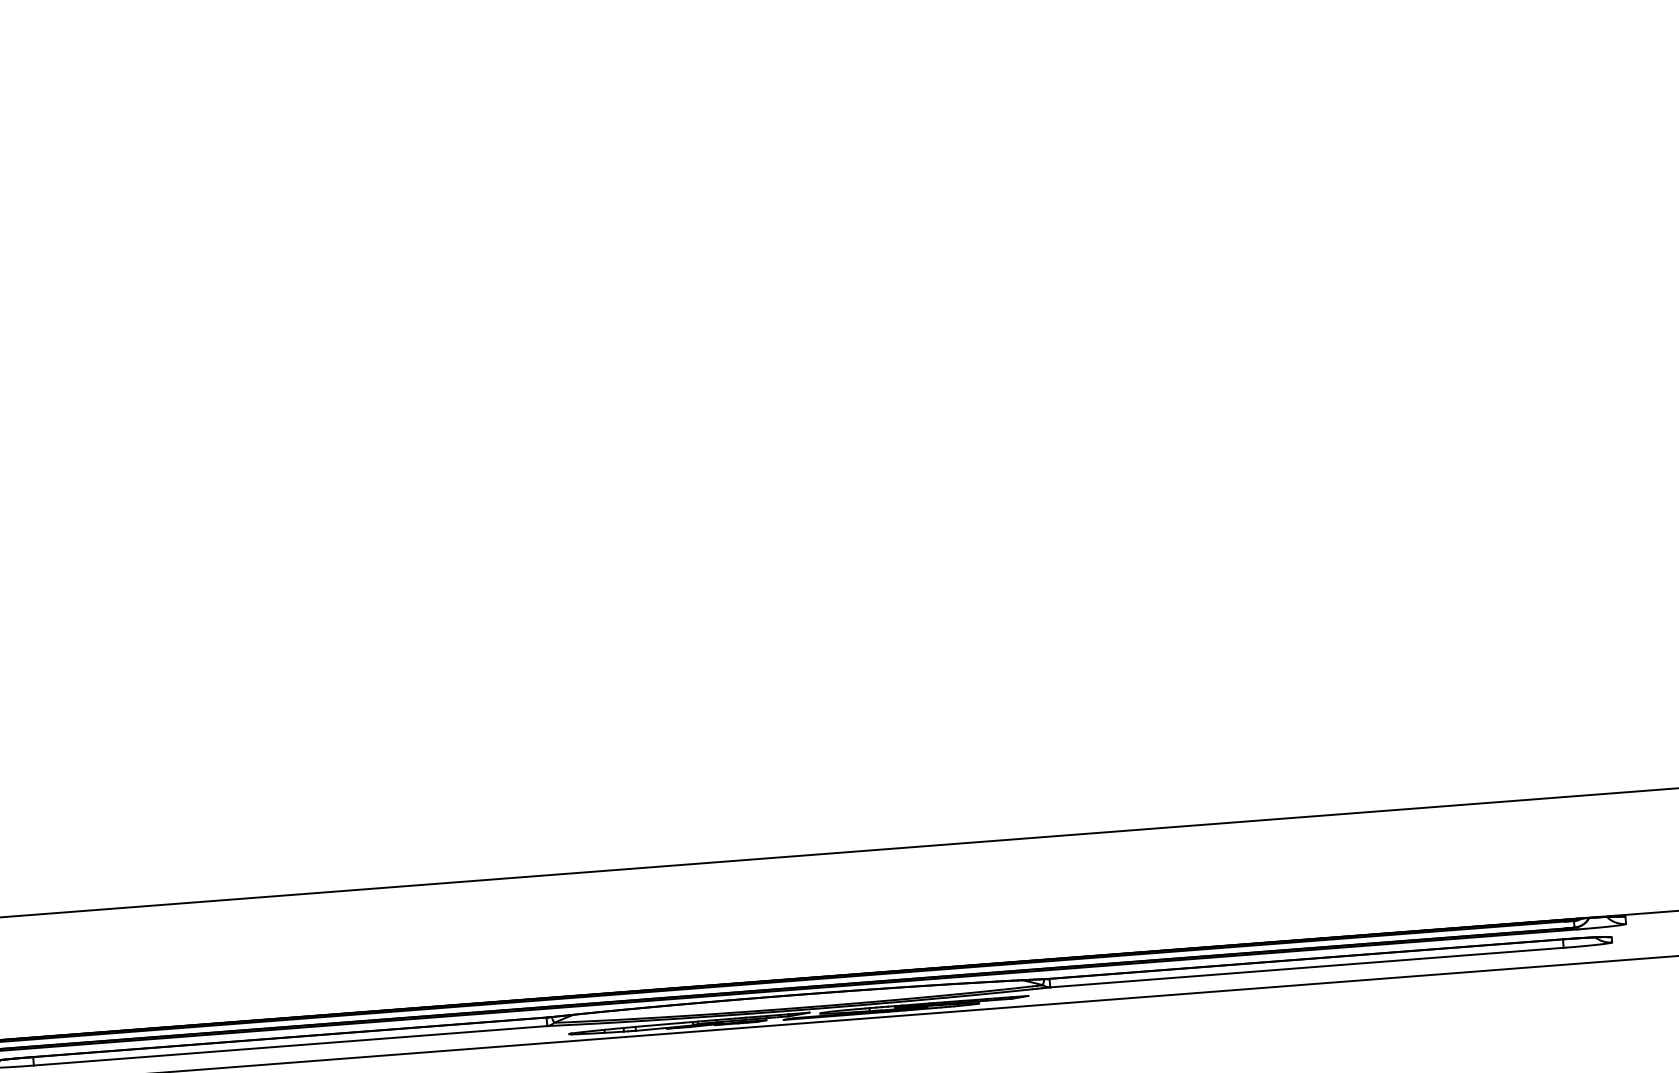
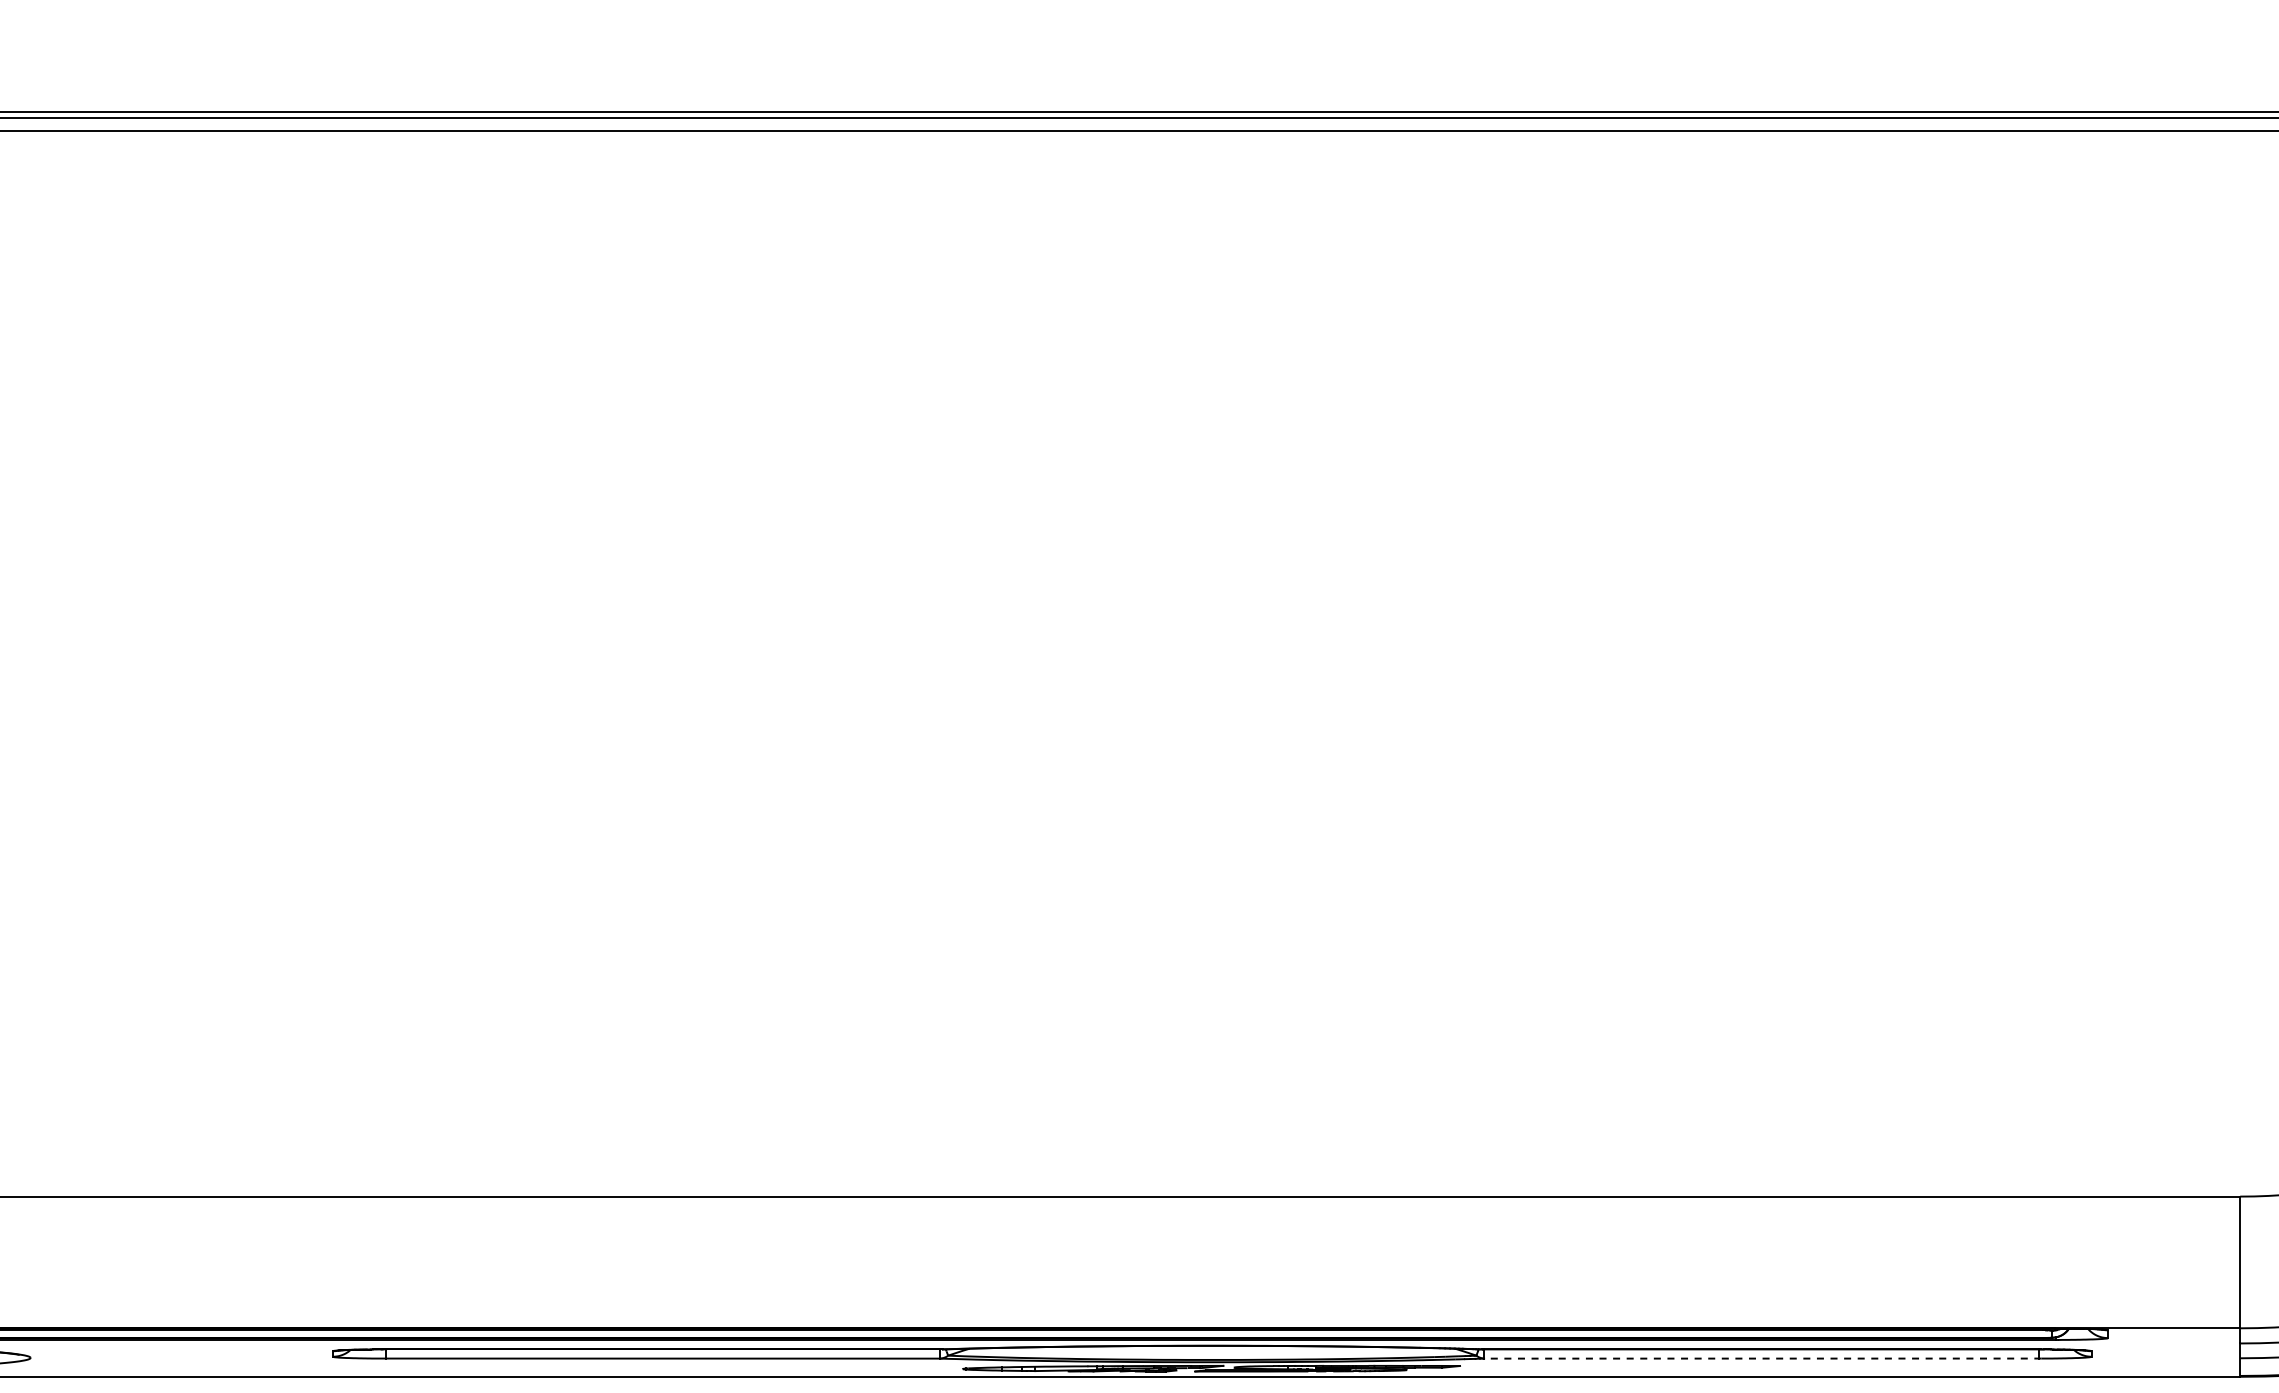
line: (1307, 967) -> (1762, 1358), solid -> dashed

